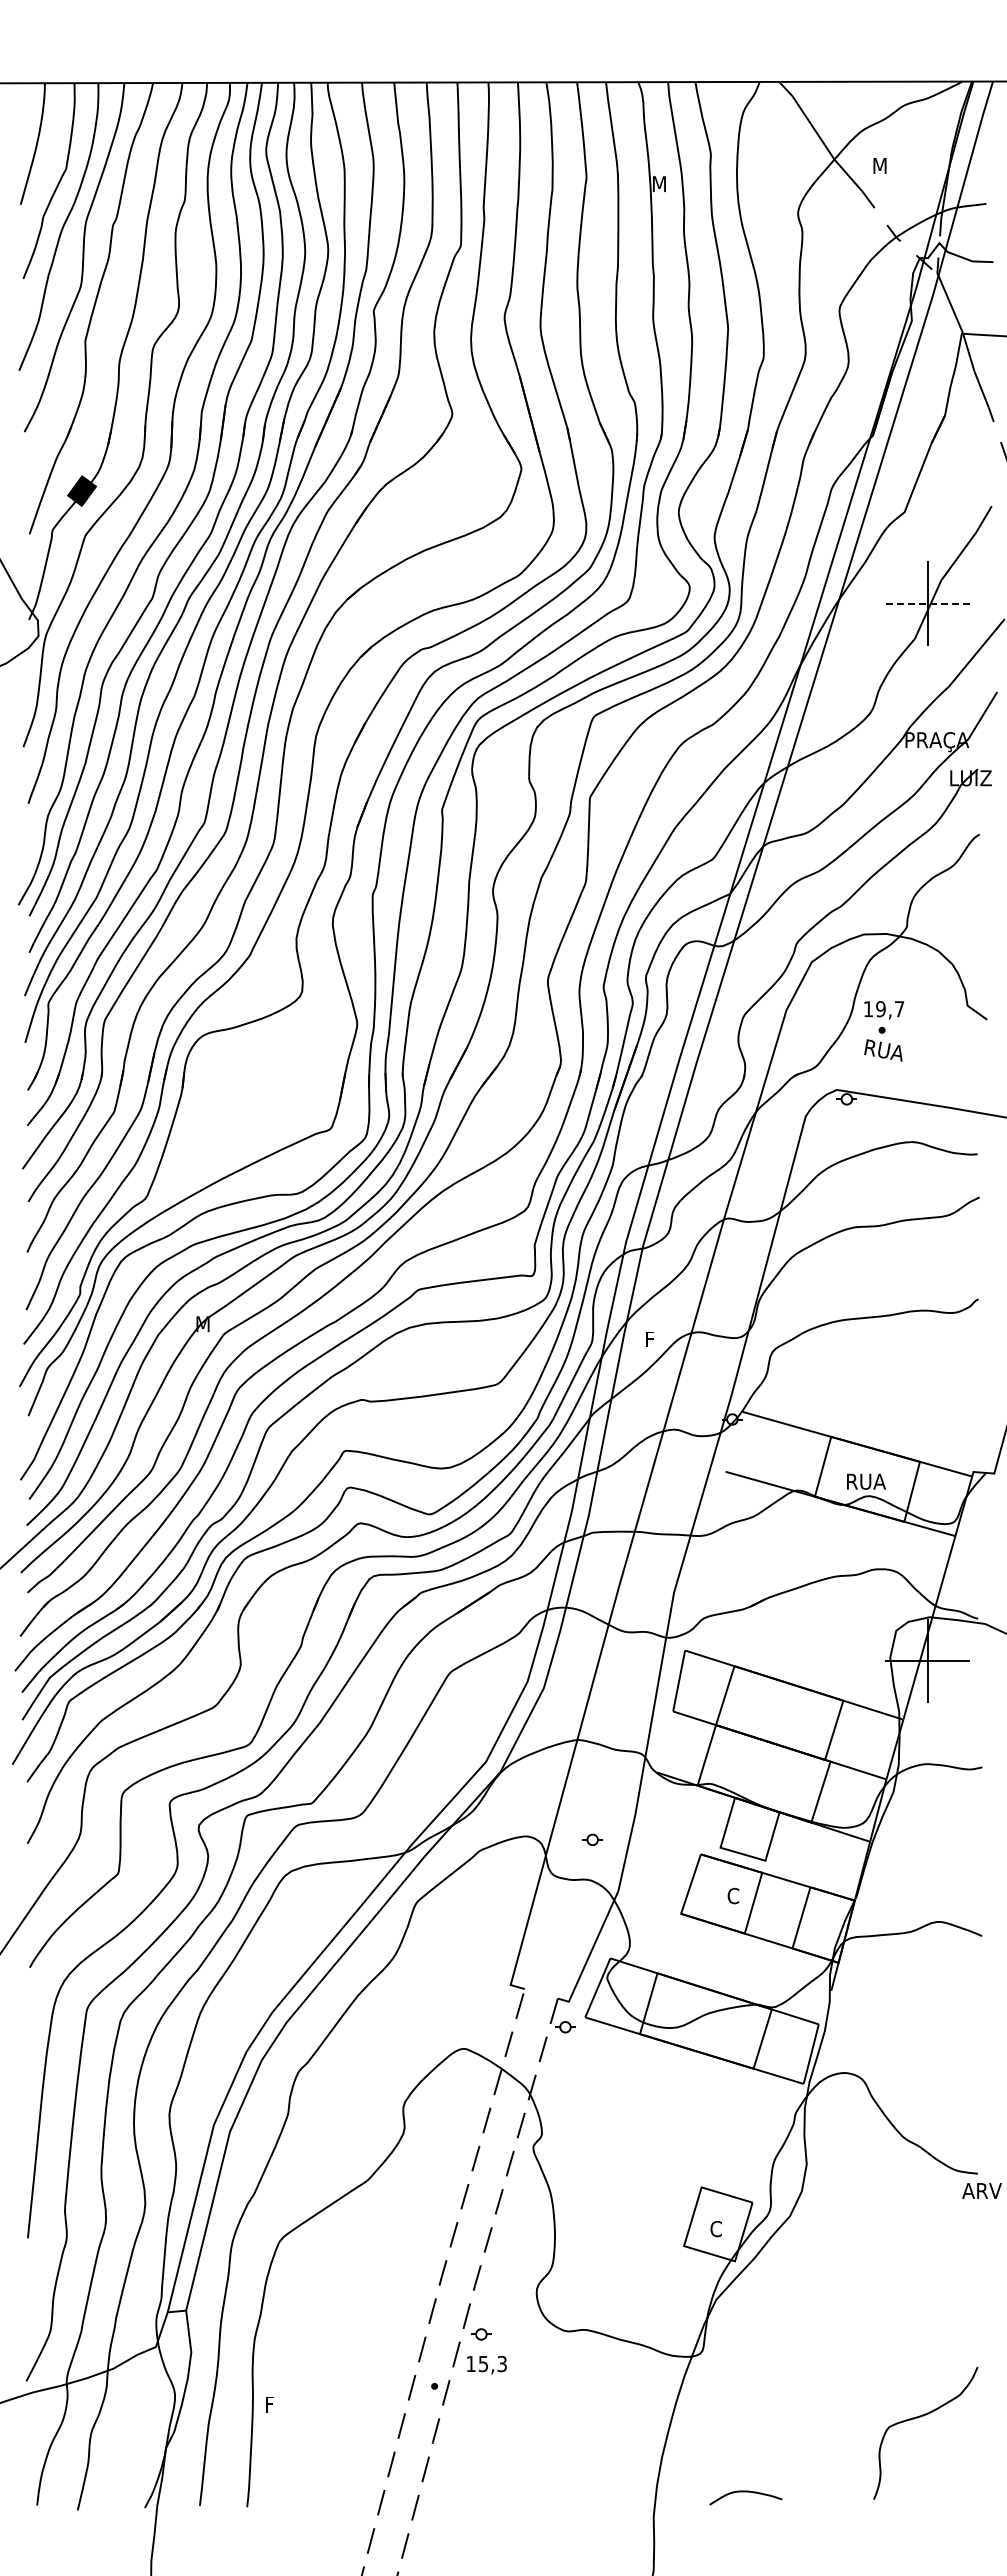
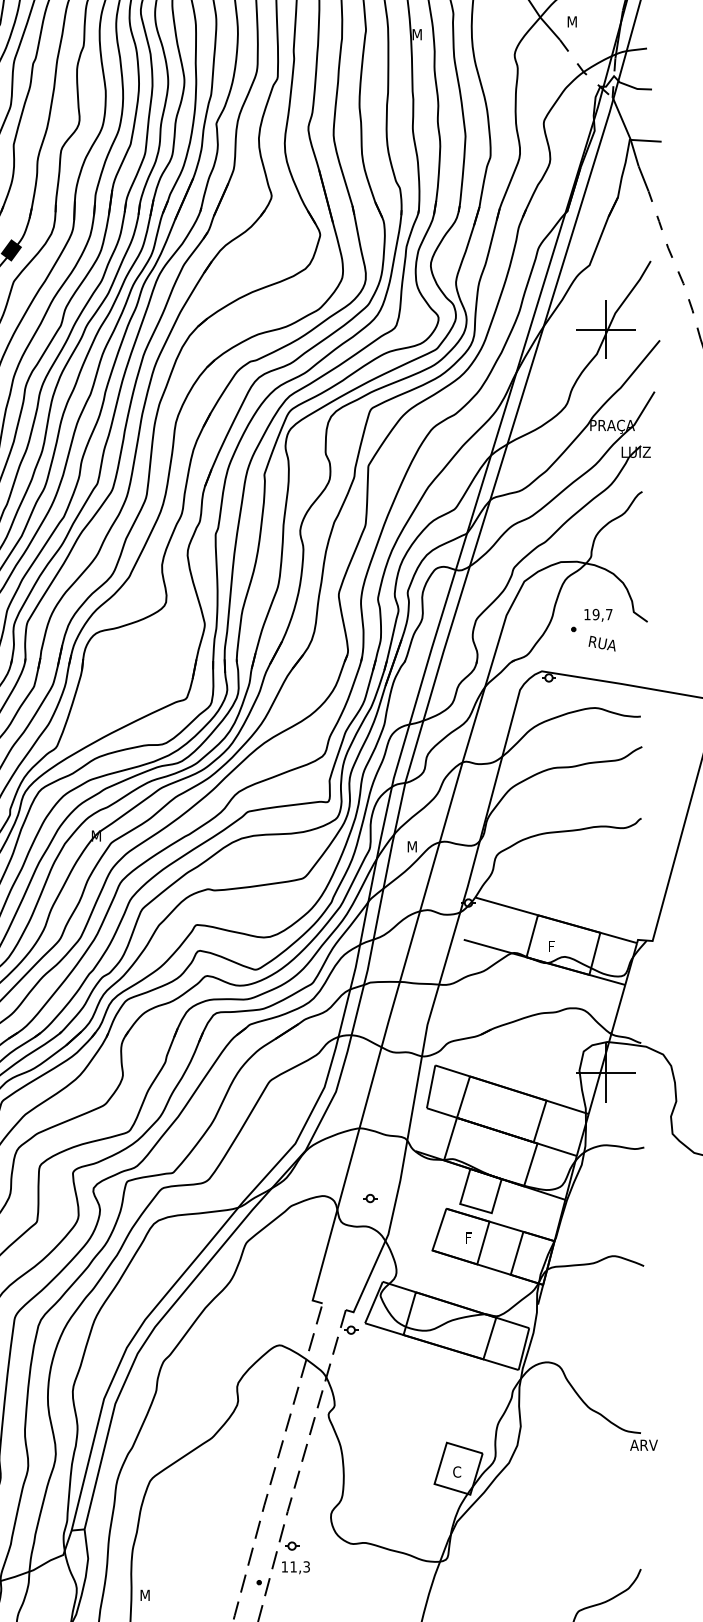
line: (927, 603) -> (605, 329), dashed -> solid
text: (884, 1010) -> (598, 615), moved
text: (883, 1050) -> (602, 643), moved
text: (652, 1339) -> (412, 846), F -> M
text: (866, 1481) -> (562, 946), RUA -> F
text: (733, 1895) -> (469, 1237), C -> F
text: (483, 2364) -> (293, 1567), 15,3 -> 11,3
text: (271, 2404) -> (144, 1595), F -> M

